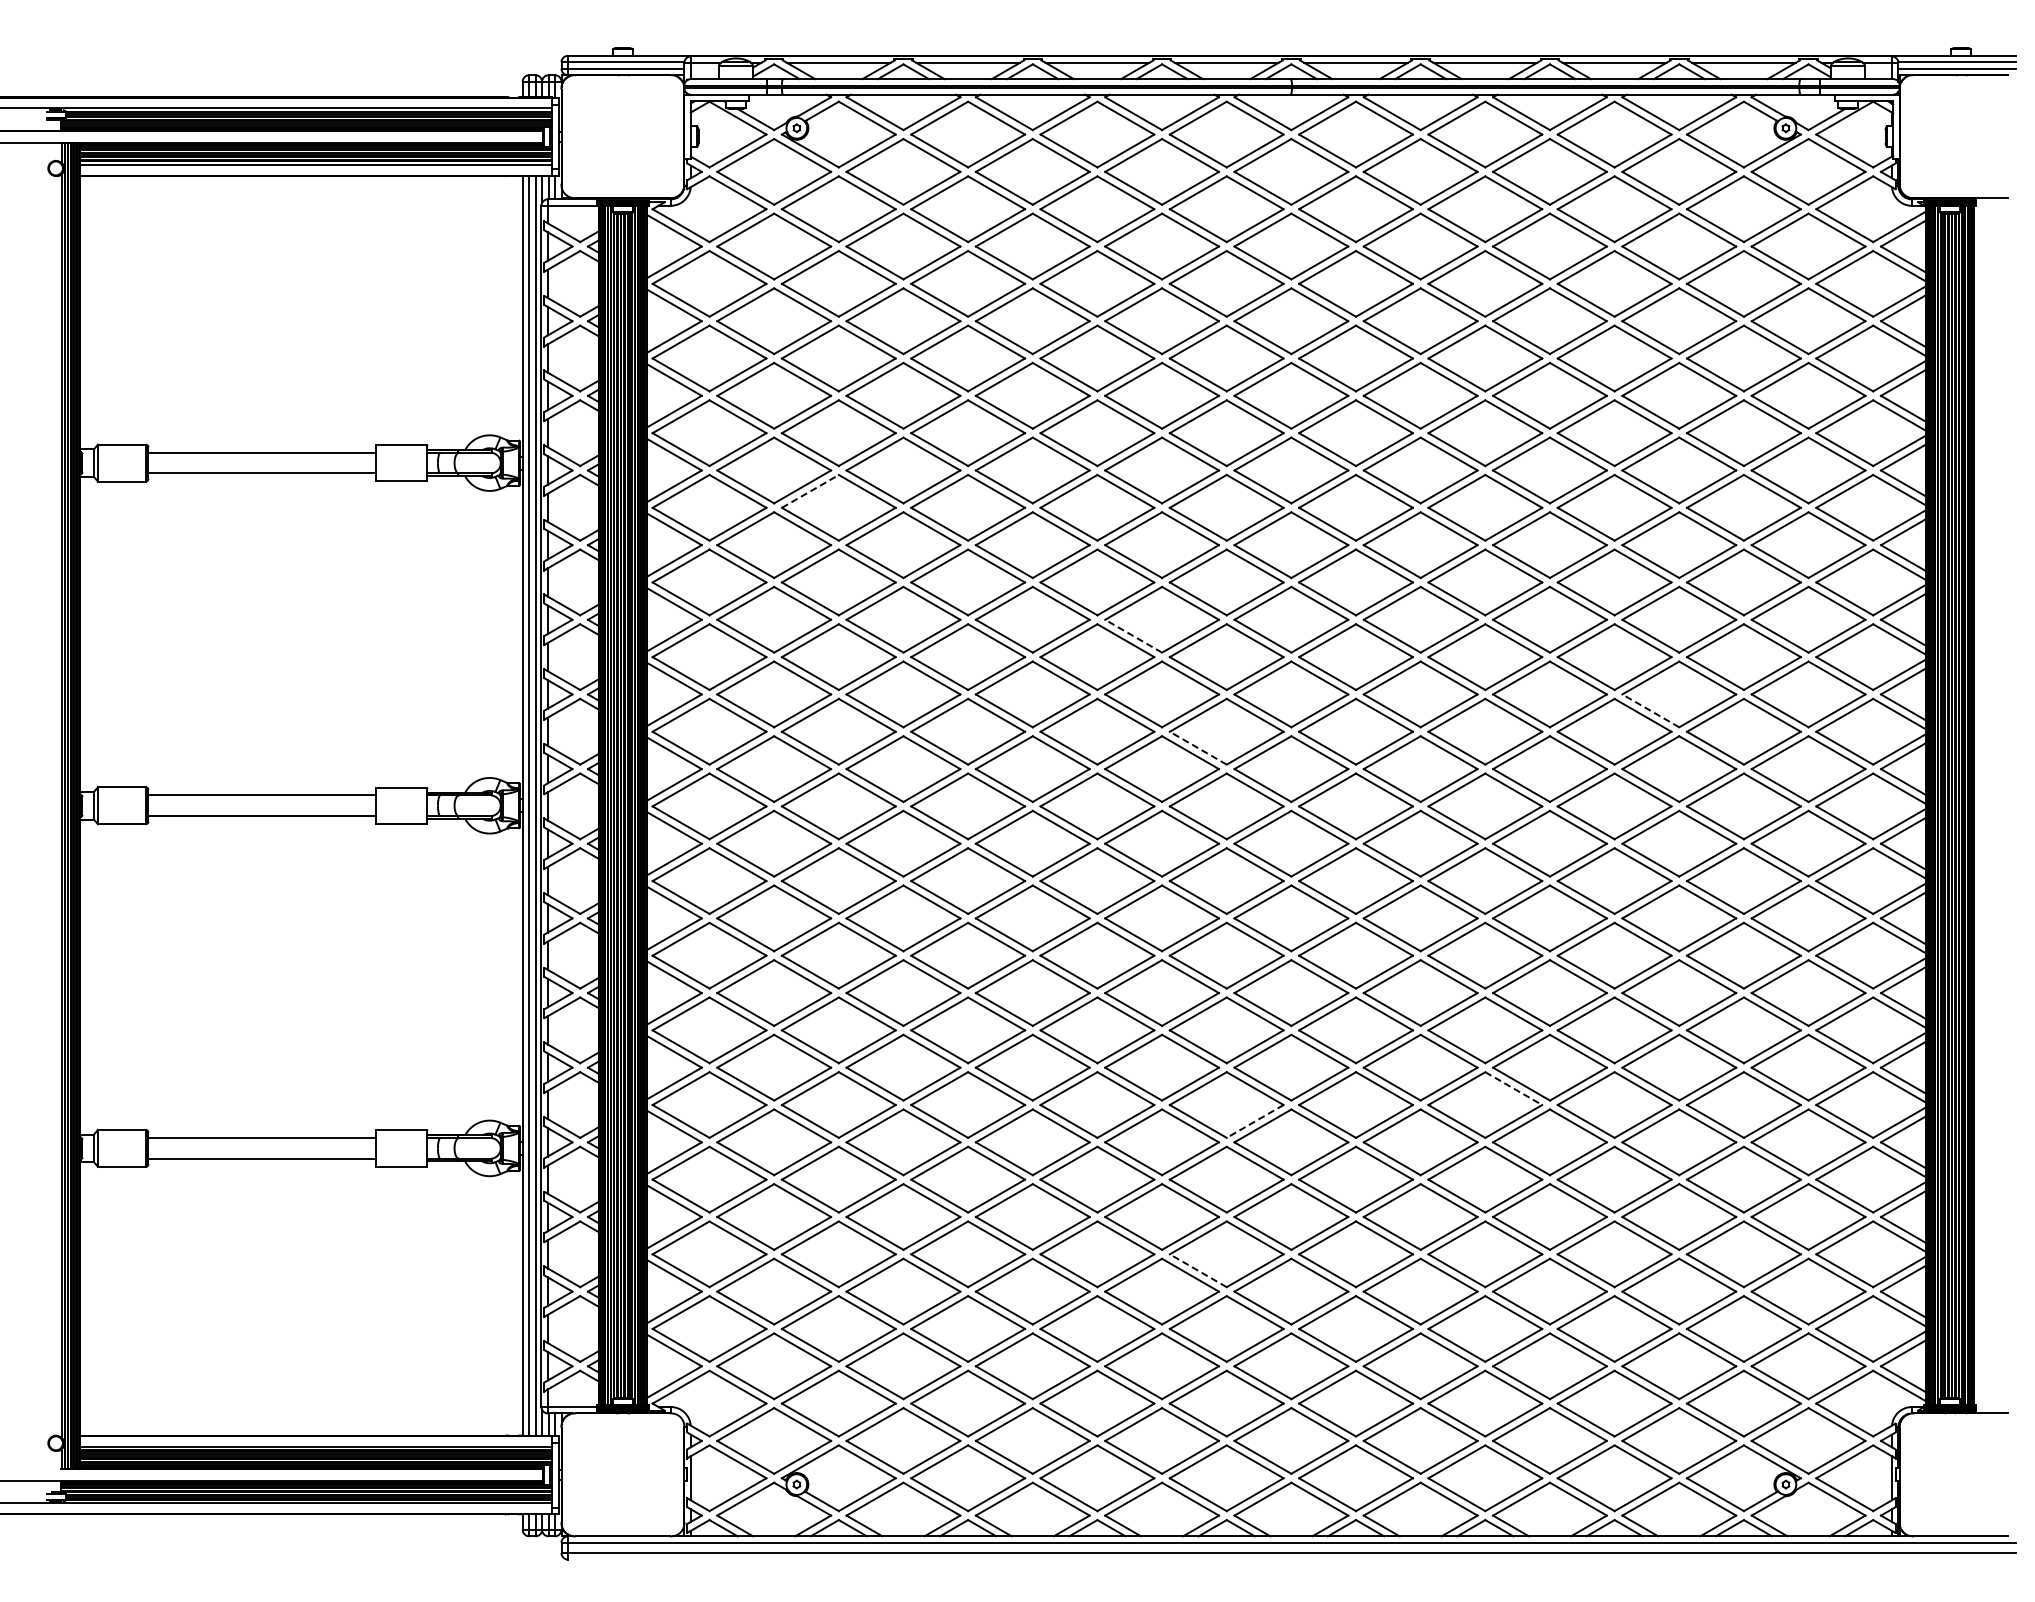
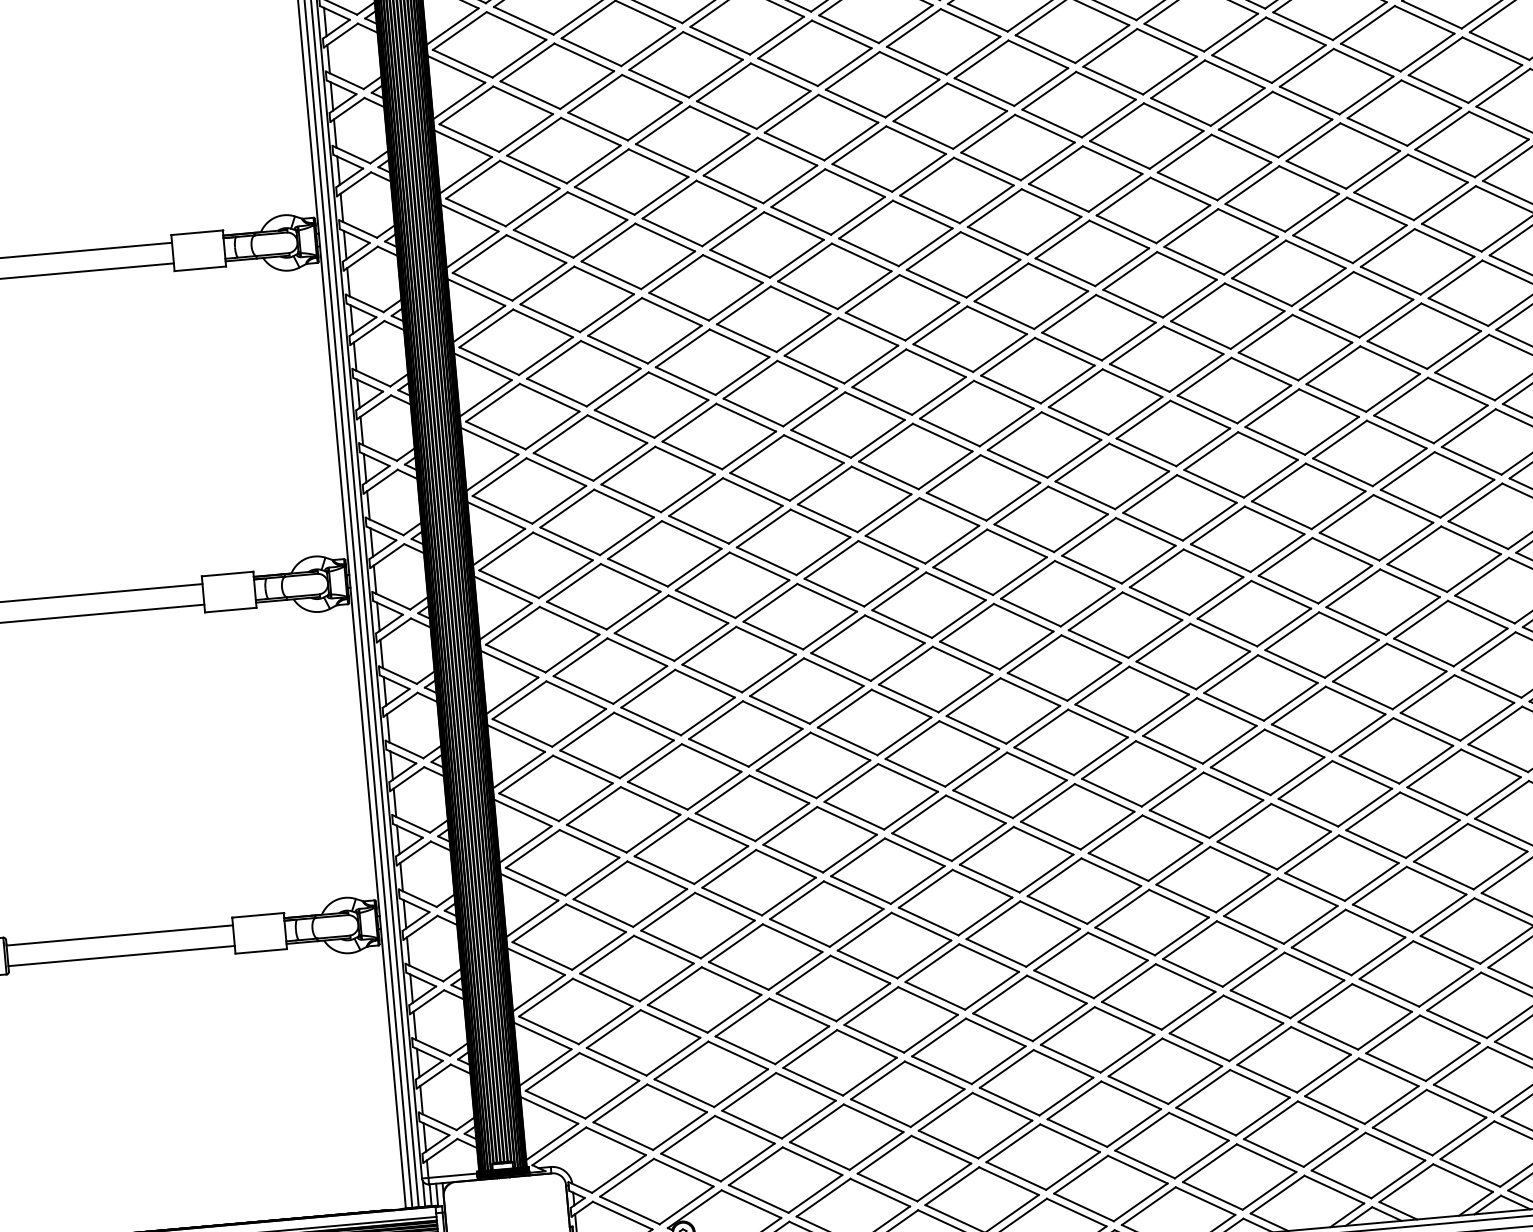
line: (810, 491) -> (608, 242), dashed -> solid
line: (1133, 636) -> (943, 358), dashed -> solid
line: (1650, 710) -> (1464, 386), dashed -> solid
line: (1198, 748) -> (1017, 464), dashed -> solid
line: (1513, 1088) -> (1361, 774), dashed -> solid
line: (1255, 1121) -> (1107, 830), dashed -> solid
line: (1198, 1270) -> (1064, 984), dashed -> solid

